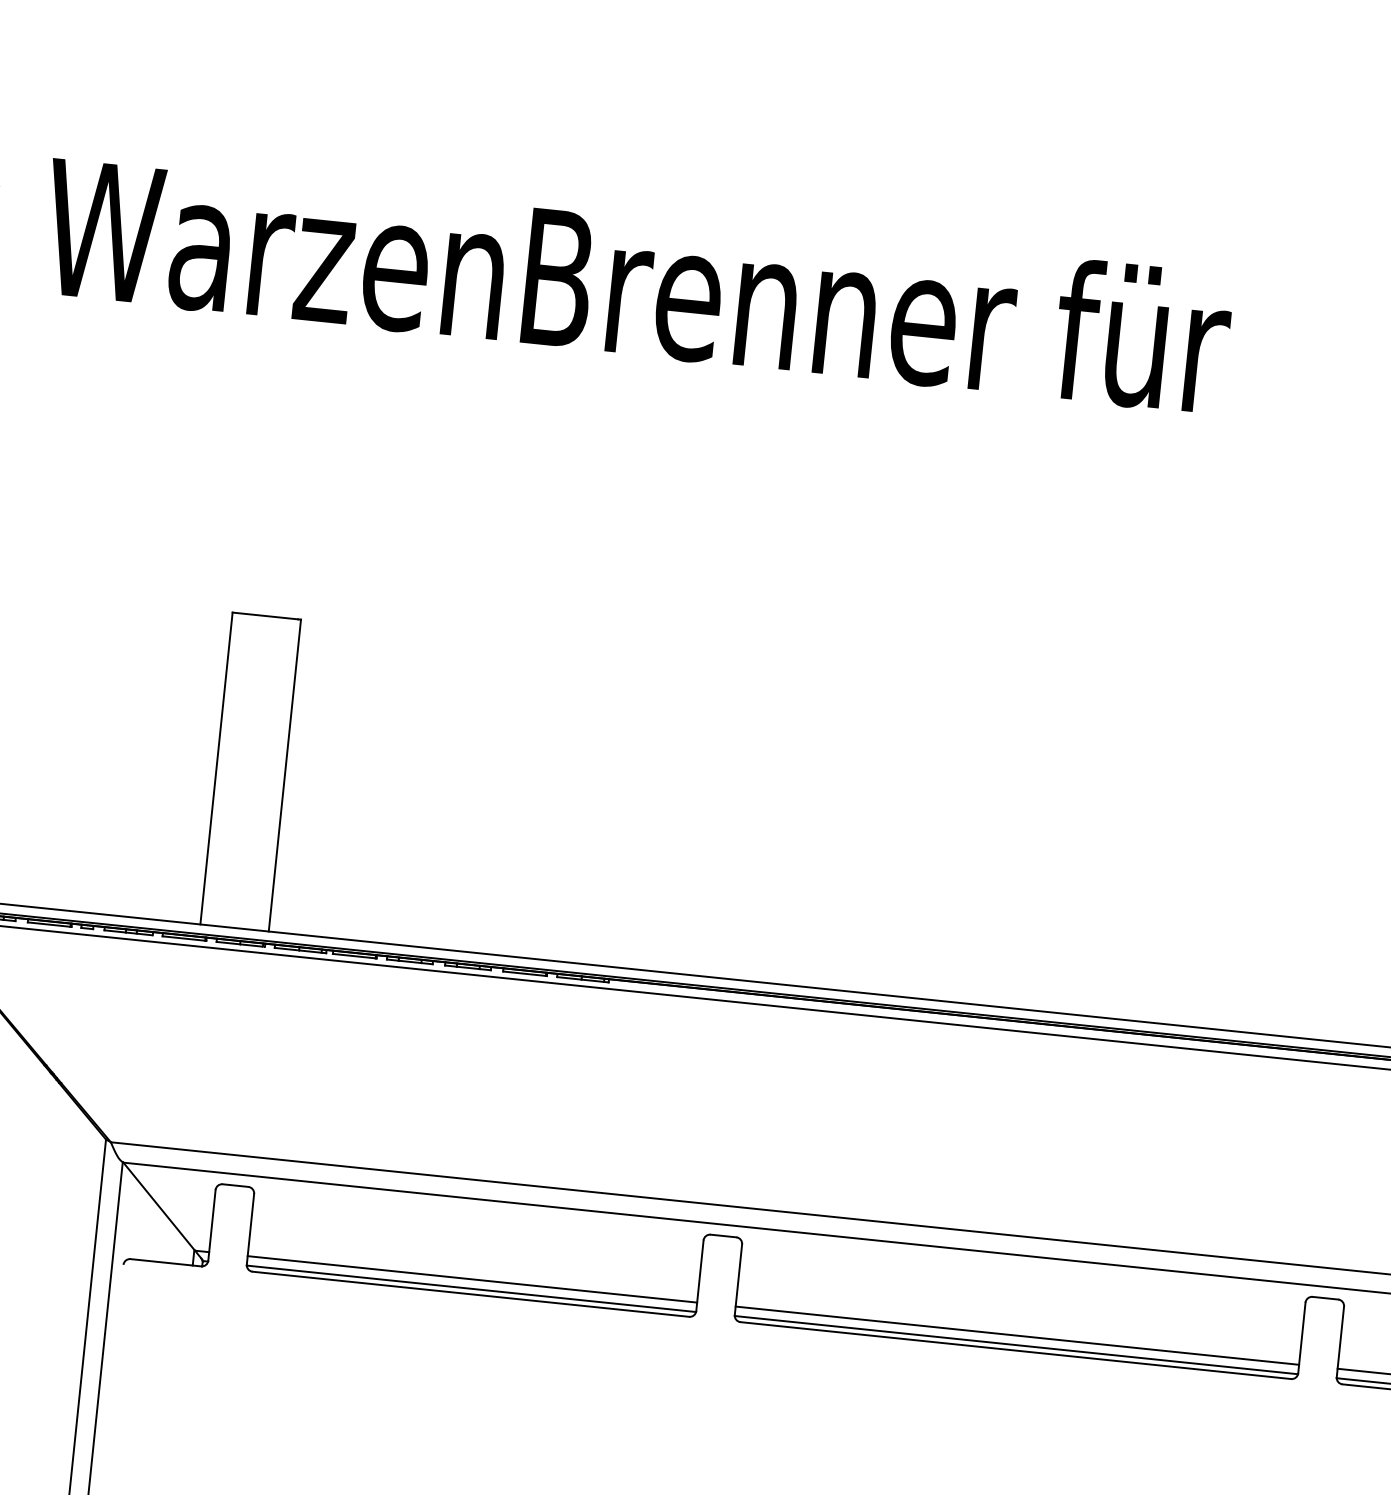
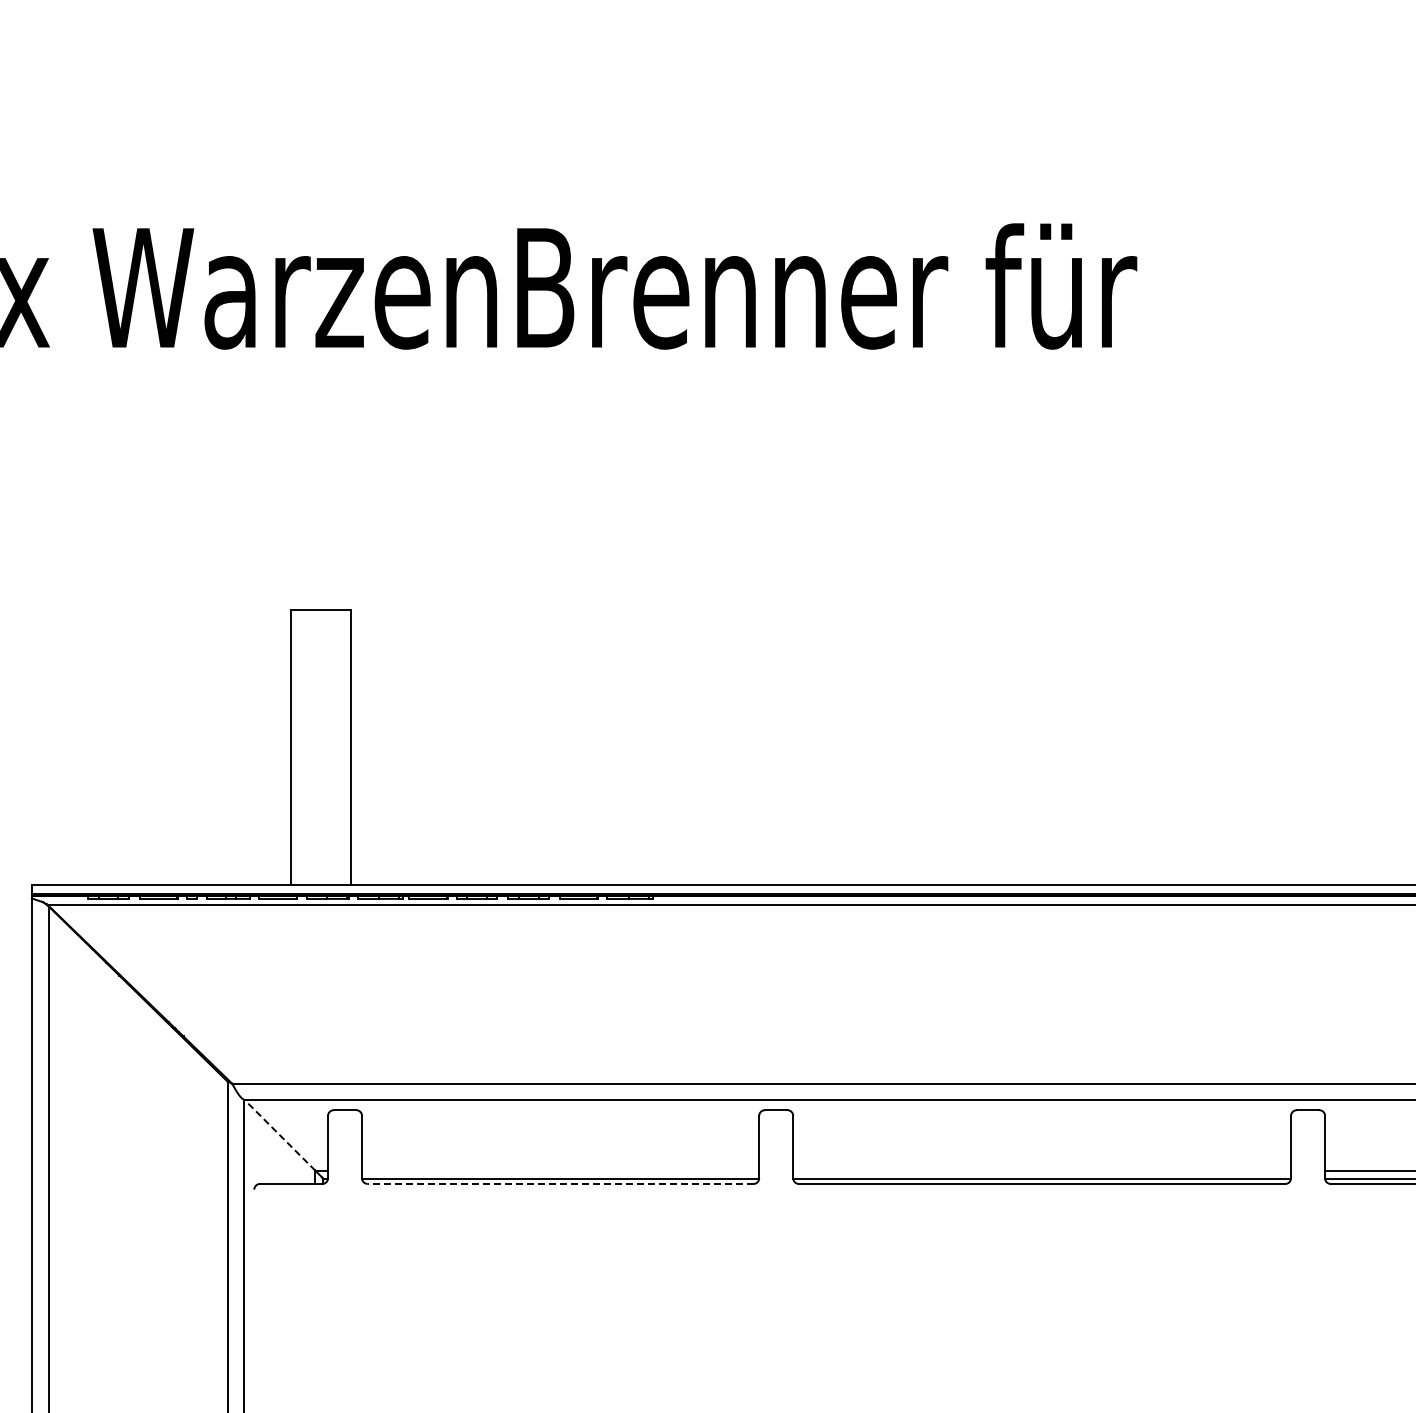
line: (159, 1206) -> (280, 1135), solid -> dashed
line: (472, 1279) -> (560, 1170), removed
line: (470, 1293) -> (560, 1183), solid -> dashed
line: (1017, 1335) -> (1042, 1170), removed

